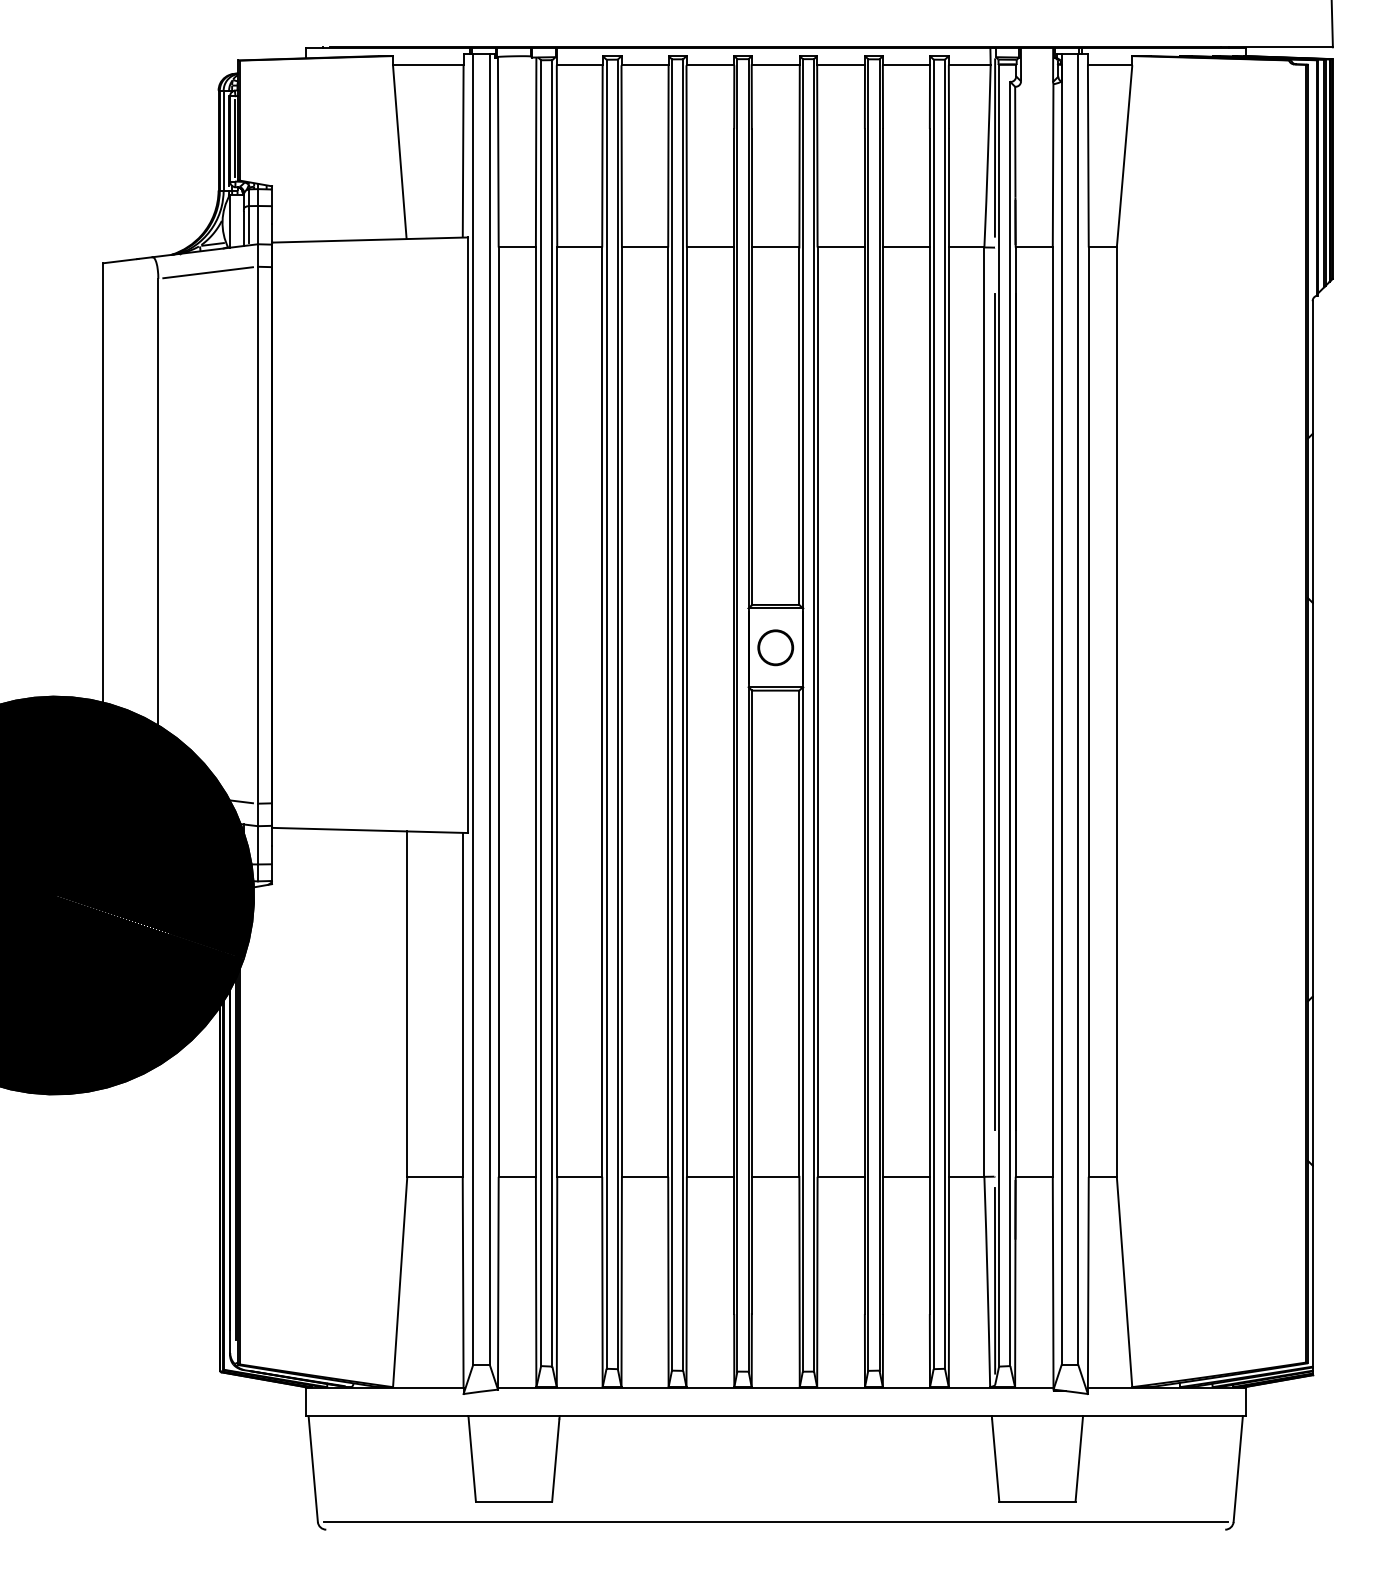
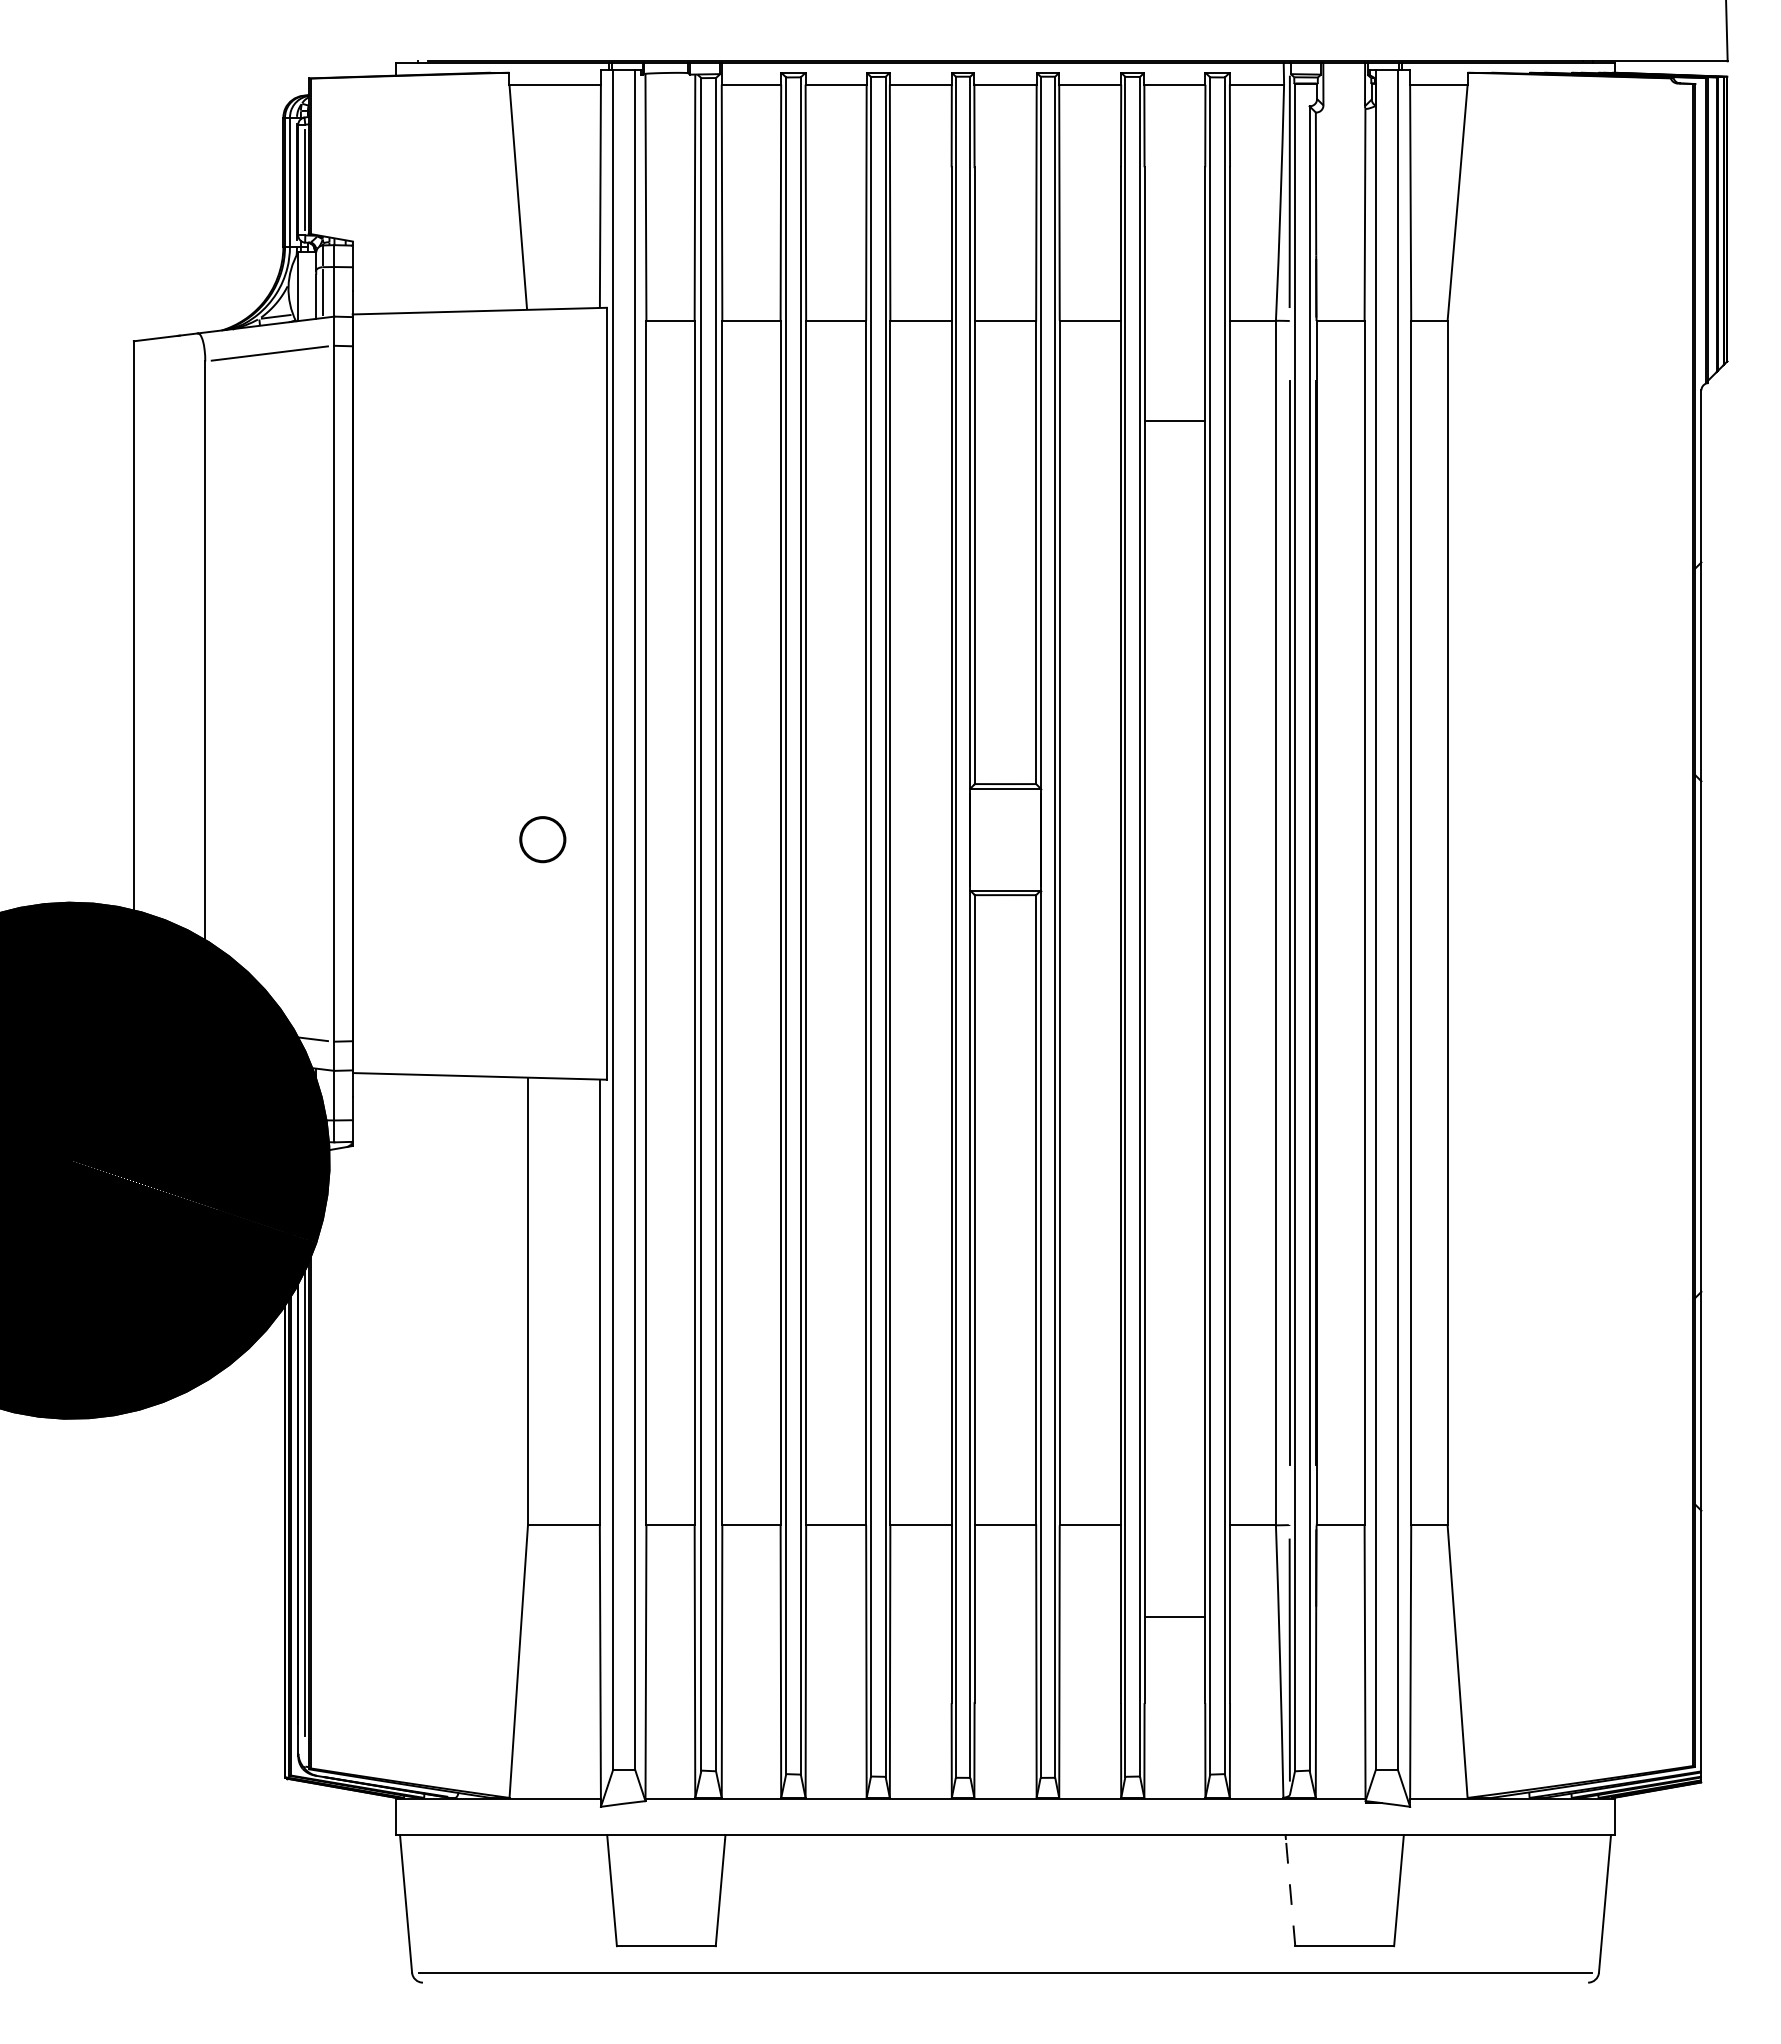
line: (906, 247) -> (1174, 420), moved
part: (775, 647) -> (542, 839), moved
line: (906, 1176) -> (1174, 1616), moved
line: (995, 1460) -> (1290, 1892), solid -> dashed

